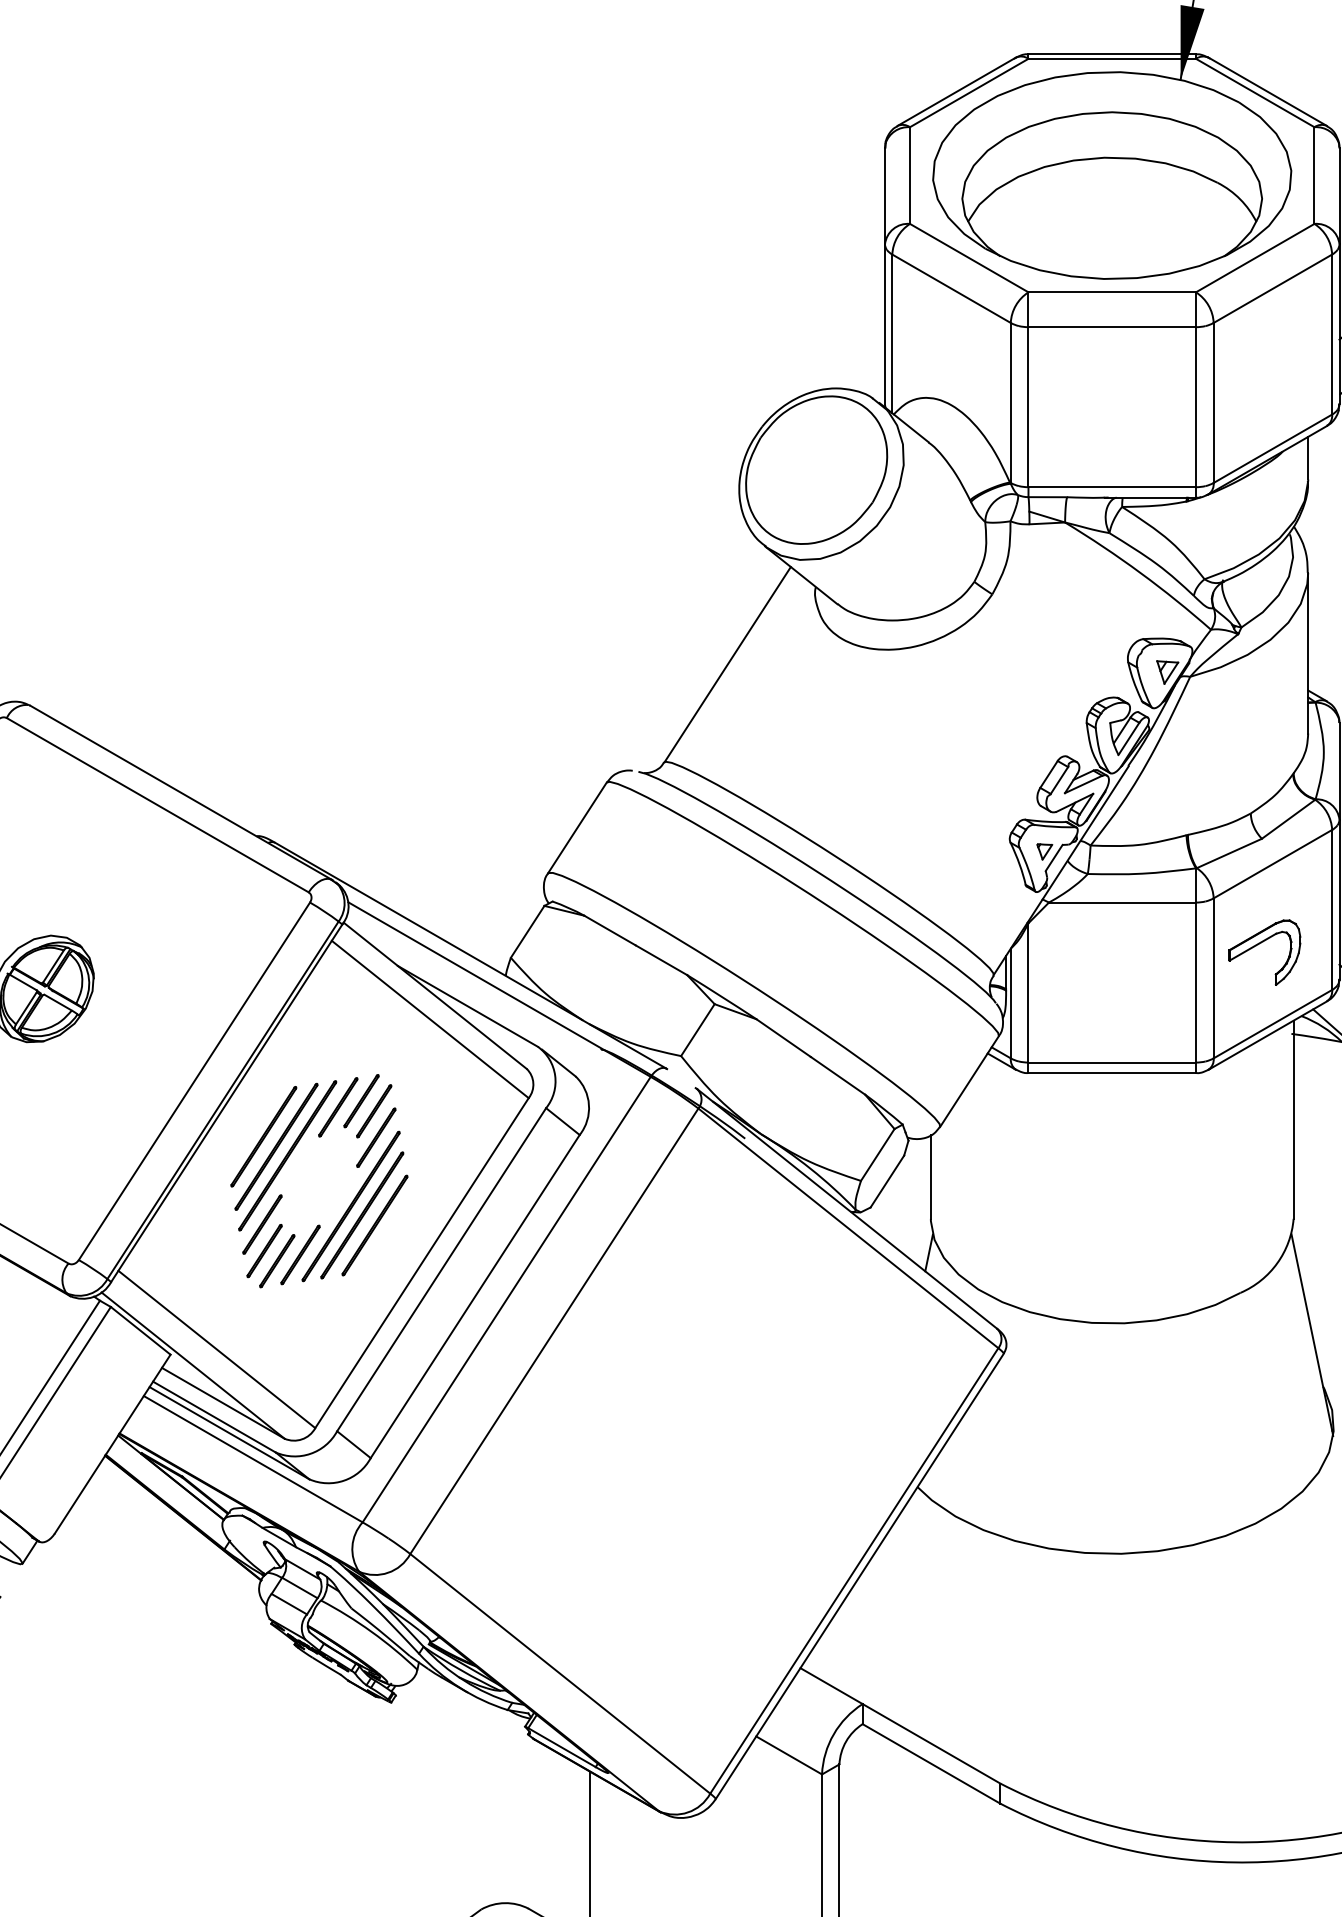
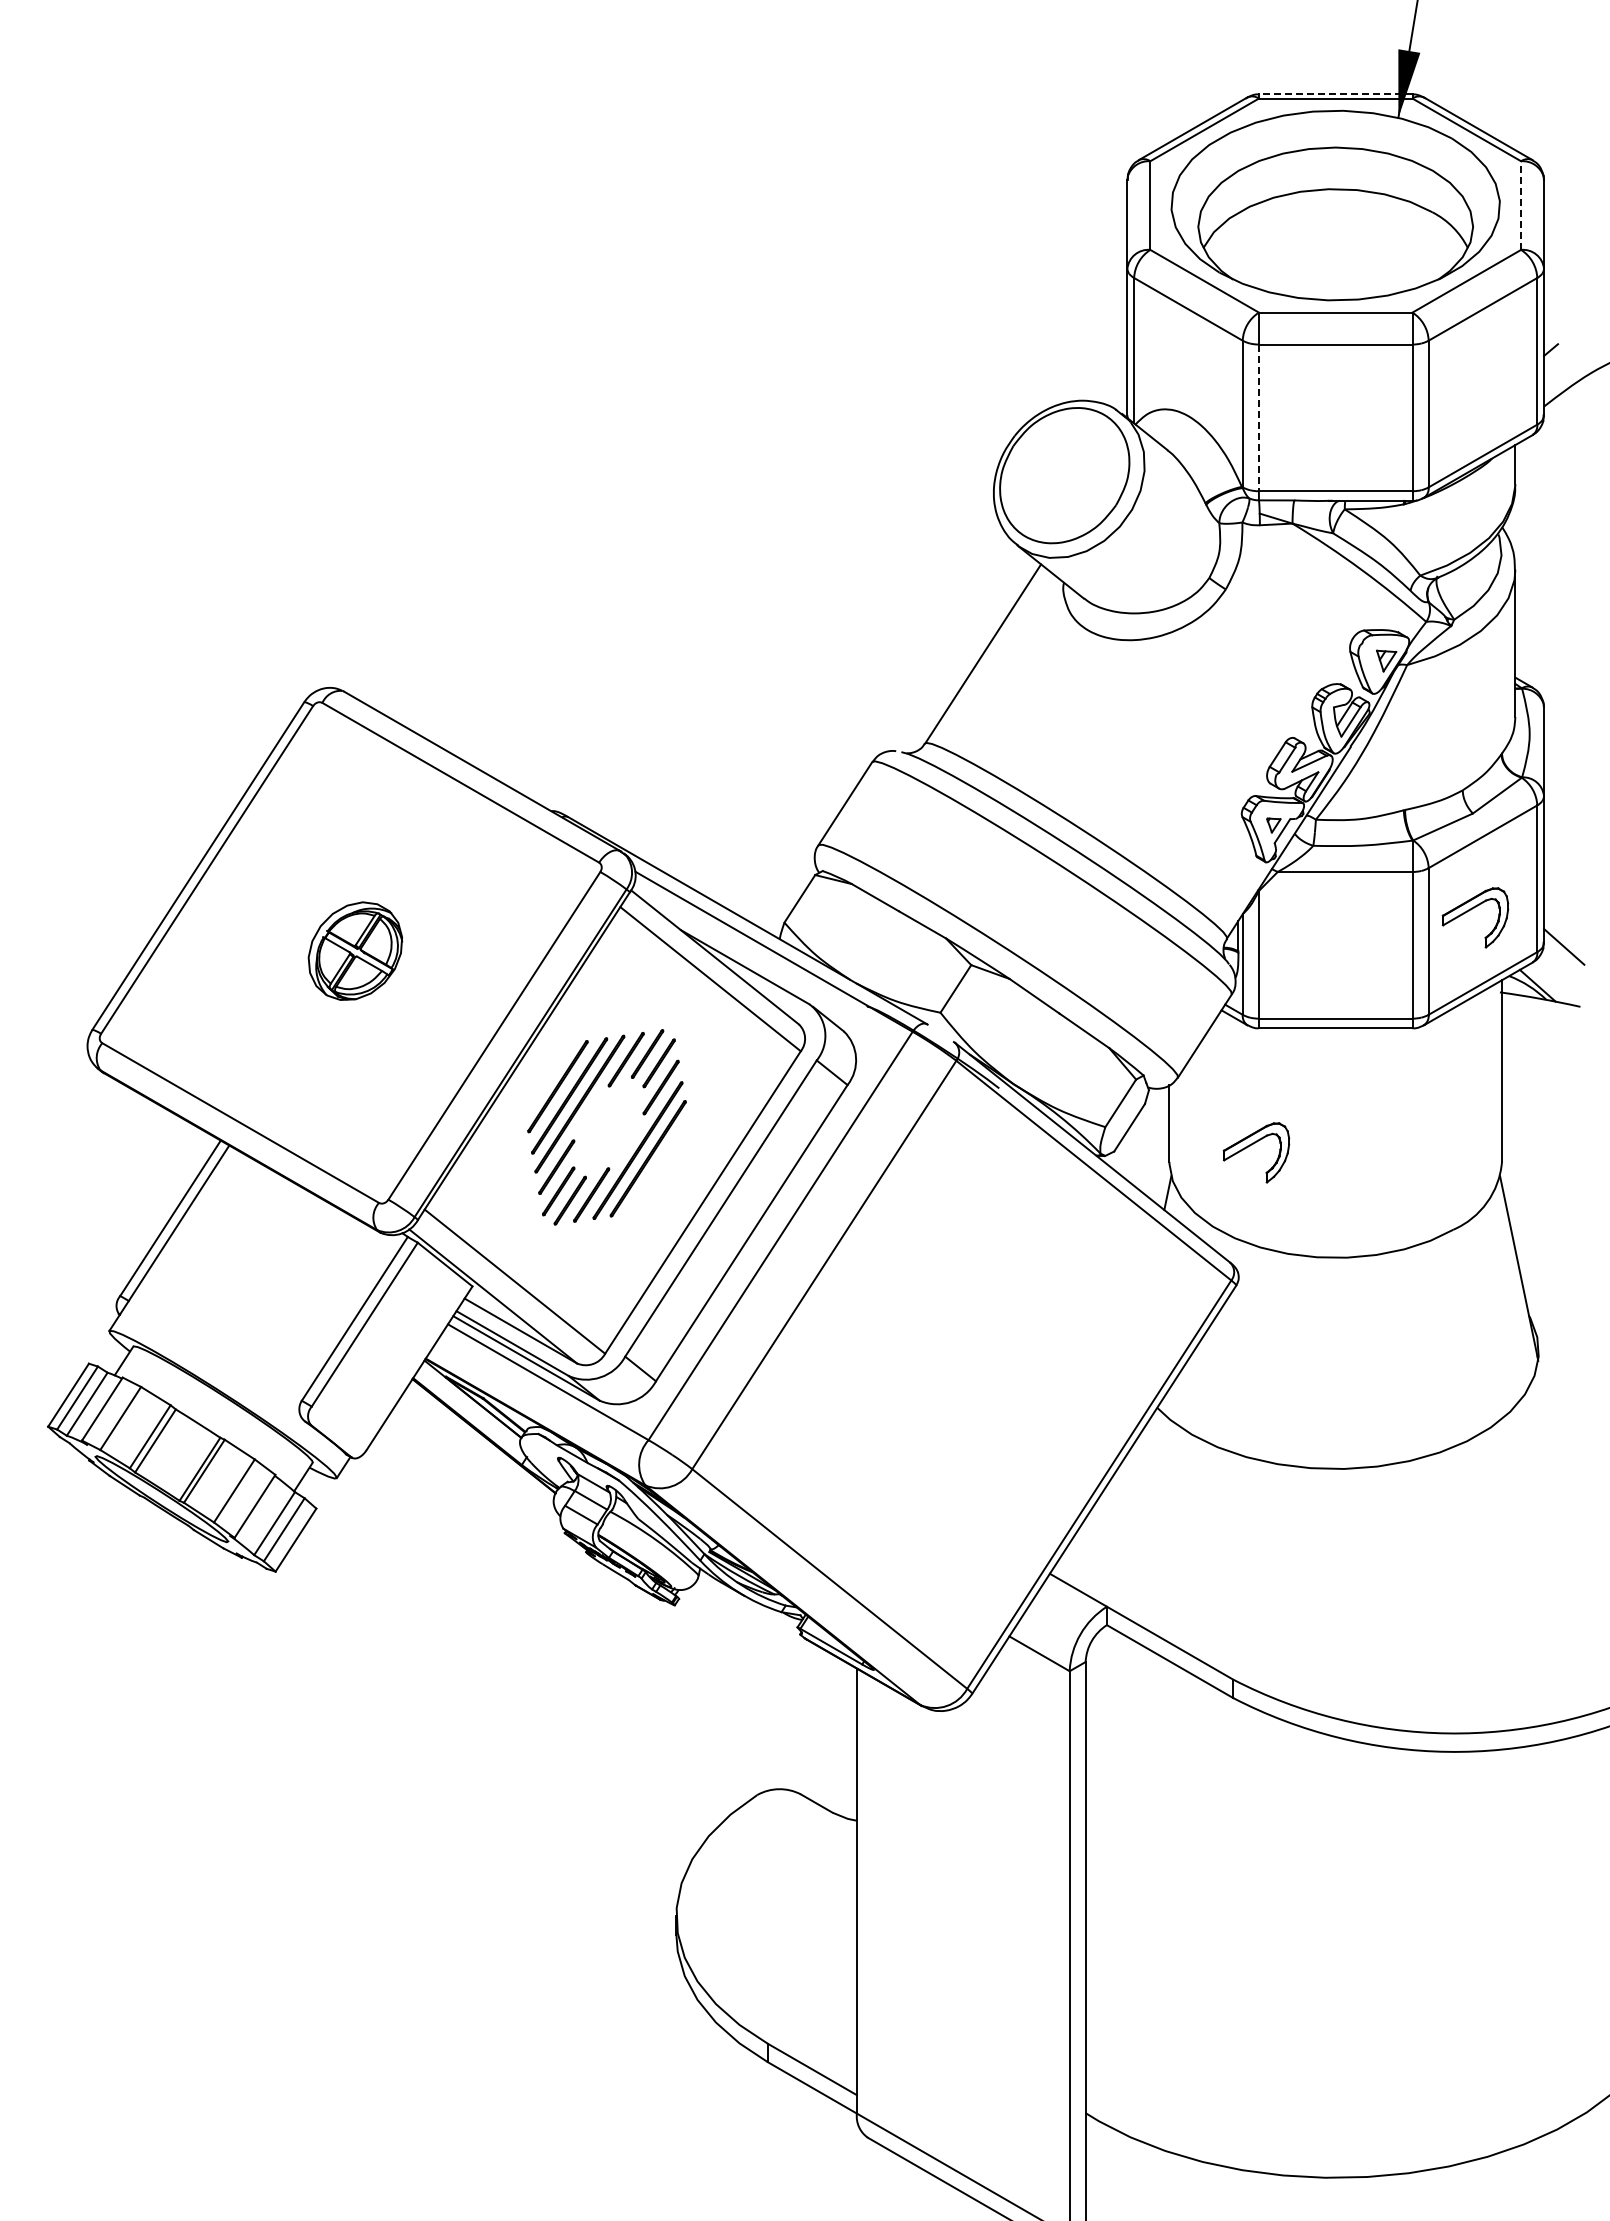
line: (1112, 54) -> (1335, 94), solid -> dashed
line: (1314, 175) -> (1521, 205), solid -> dashed
line: (1028, 407) -> (1258, 418), solid -> dashed
part: (1019, 1202) -> (1250, 1146), added
line: (374, 1224) -> (659, 1167), removed

